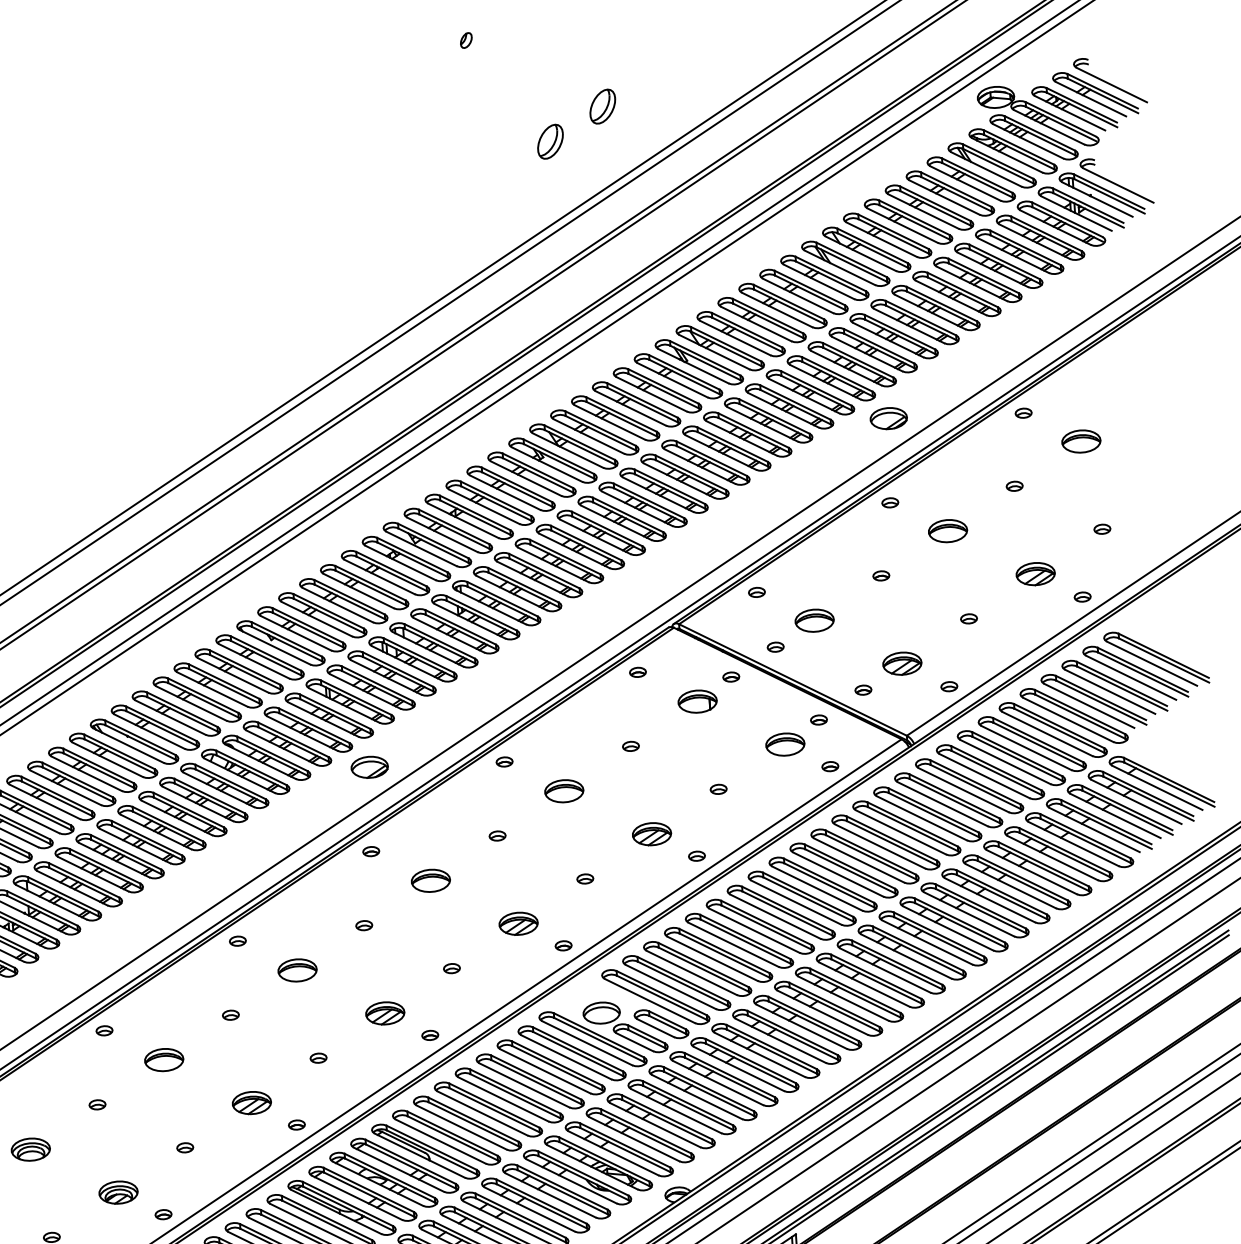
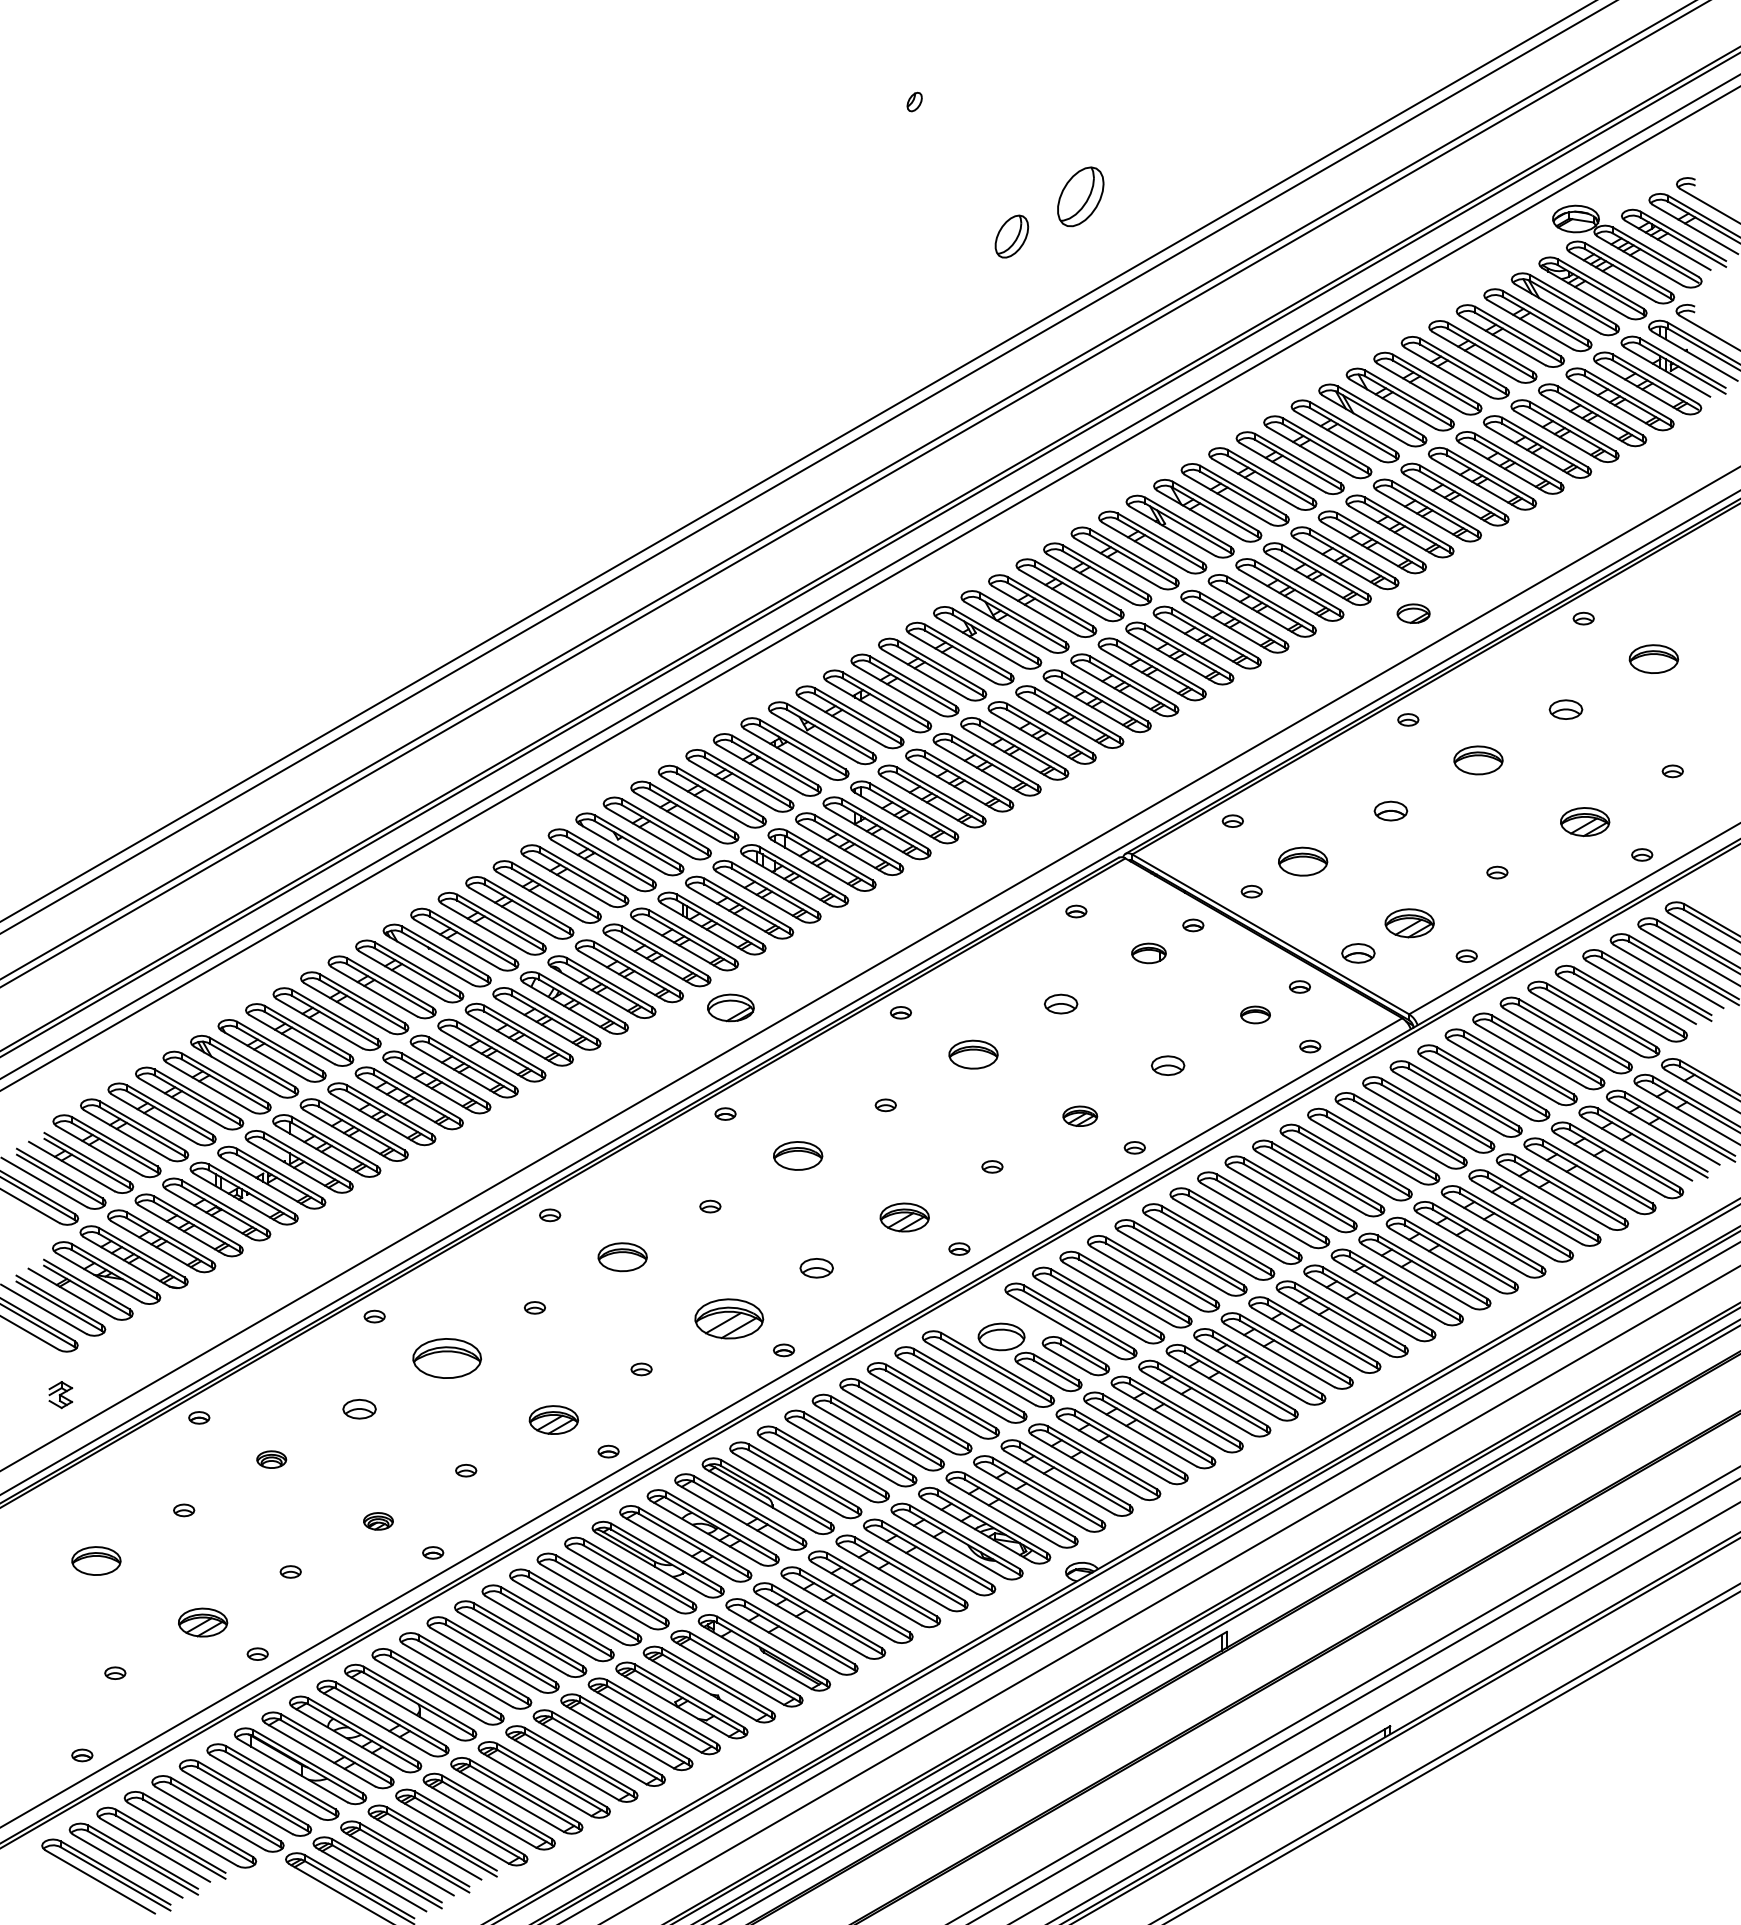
part: (602, 106) -> (1080, 196), size x1.4
part: (888, 418) -> (1413, 613), size x0.7
part: (1014, 486) -> (1566, 709), size x1.6
part: (881, 575) -> (1390, 810), size x1.6
part: (863, 689) -> (1358, 952), size x1.6
part: (697, 701) -> (1148, 953), size x0.7
part: (785, 744) -> (1255, 1014), size x0.6
part: (631, 745) -> (1061, 1003), size x1.6
part: (718, 789) -> (1167, 1065), size x1.6
part: (652, 834) -> (1080, 1116), size x0.7
part: (452, 968) -> (817, 1267), size x1.6
part: (385, 1013) -> (729, 1318), size x1.4
part: (164, 1060) -> (447, 1358), size x1.4
part: (97, 1104) -> (359, 1408), size x1.6
part: (30, 1149) -> (271, 1459), size x0.6
part: (118, 1192) -> (378, 1521), size x0.6

